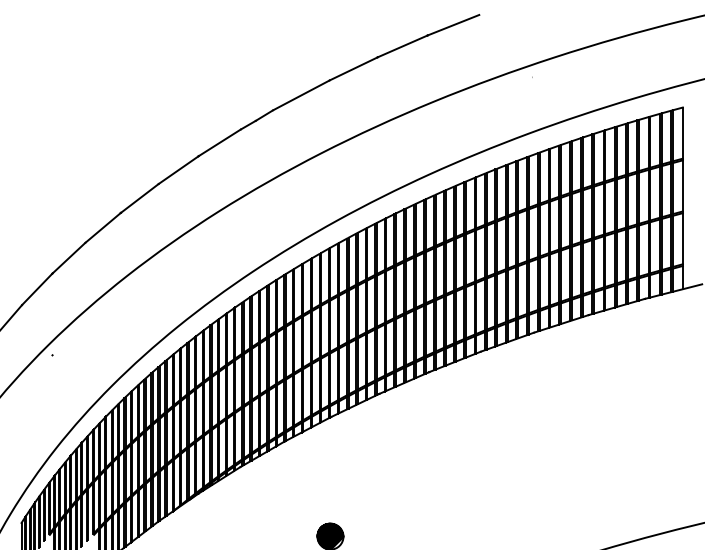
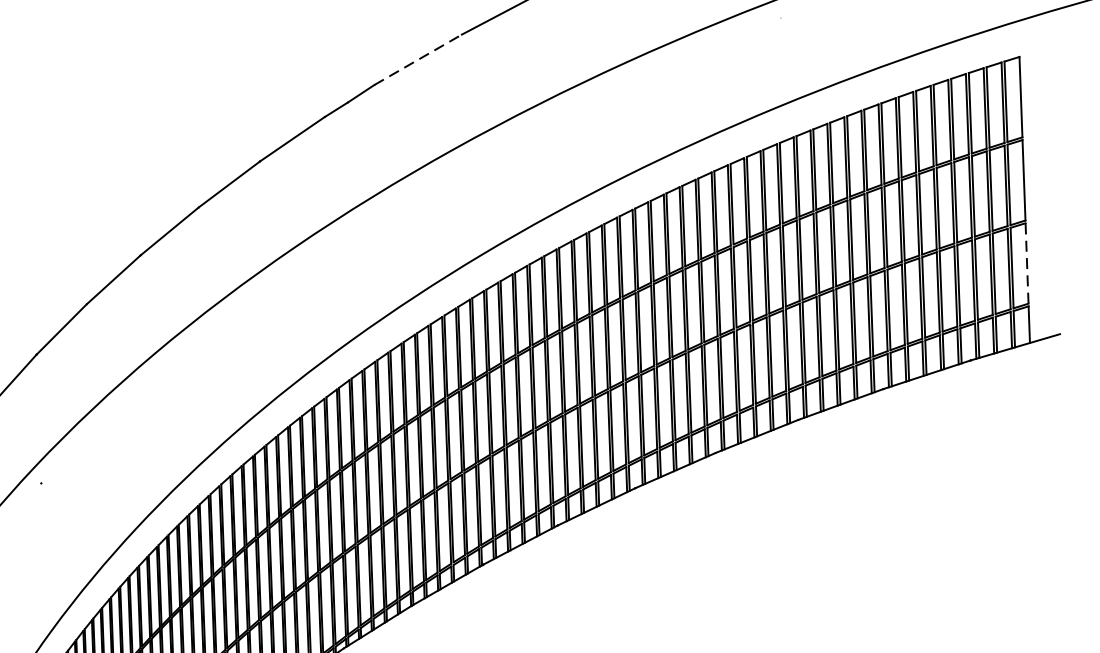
line: (301, 95) -> (418, 60), solid -> dashed
line: (682, 238) -> (1026, 263), solid -> dashed

